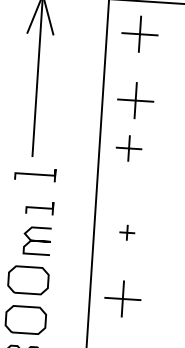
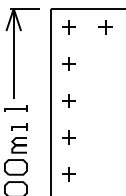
part: (139, 34) -> (68, 27), size x0.71
part: (135, 99) -> (68, 63), size x0.71
part: (128, 147) -> (68, 100), moved
part: (126, 232) -> (68, 137), size x1.67
part: (122, 299) -> (68, 174), size x0.71

